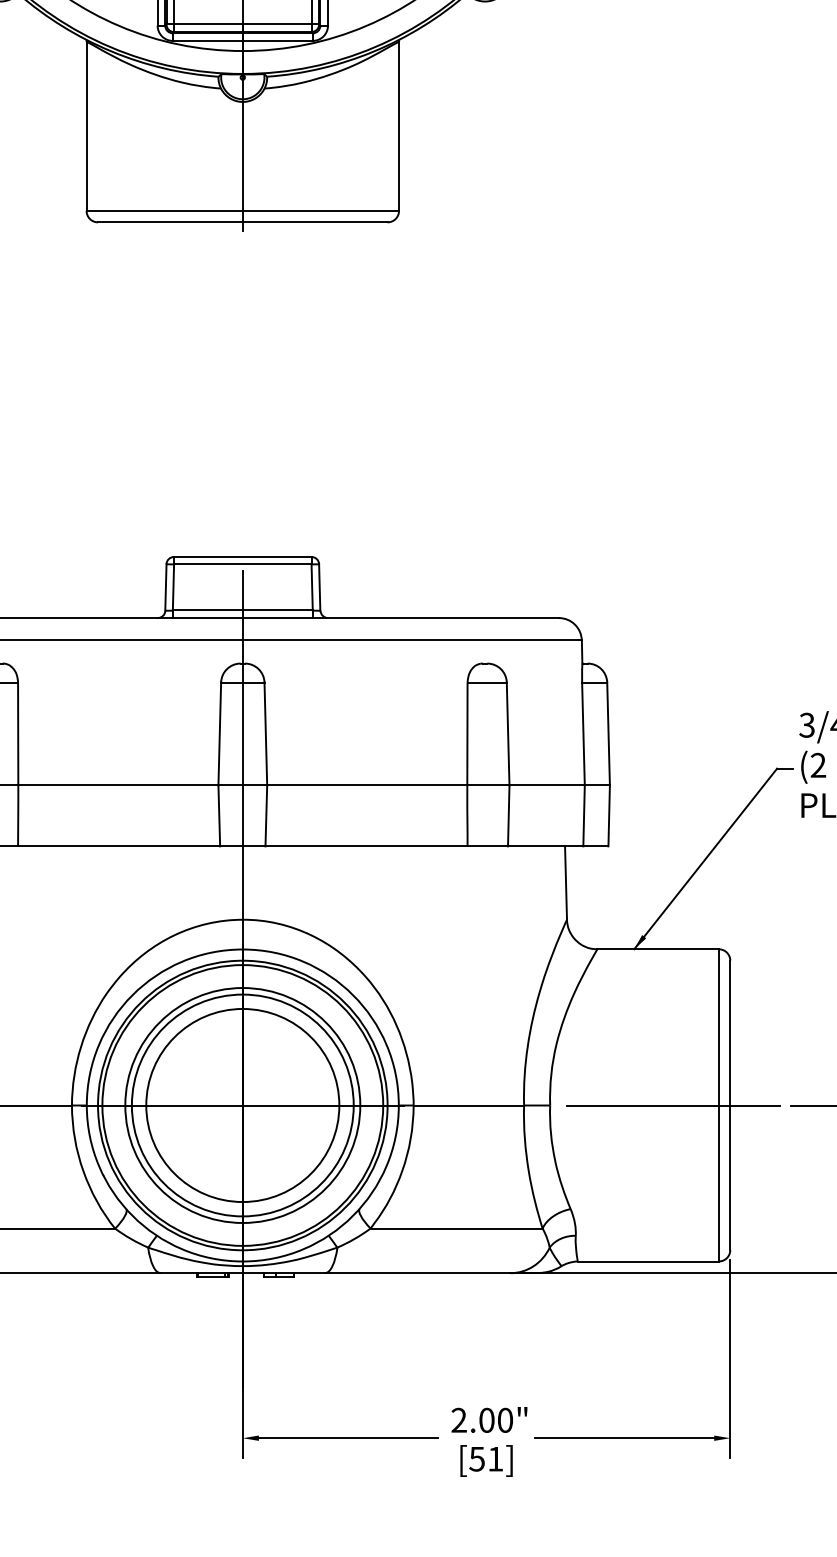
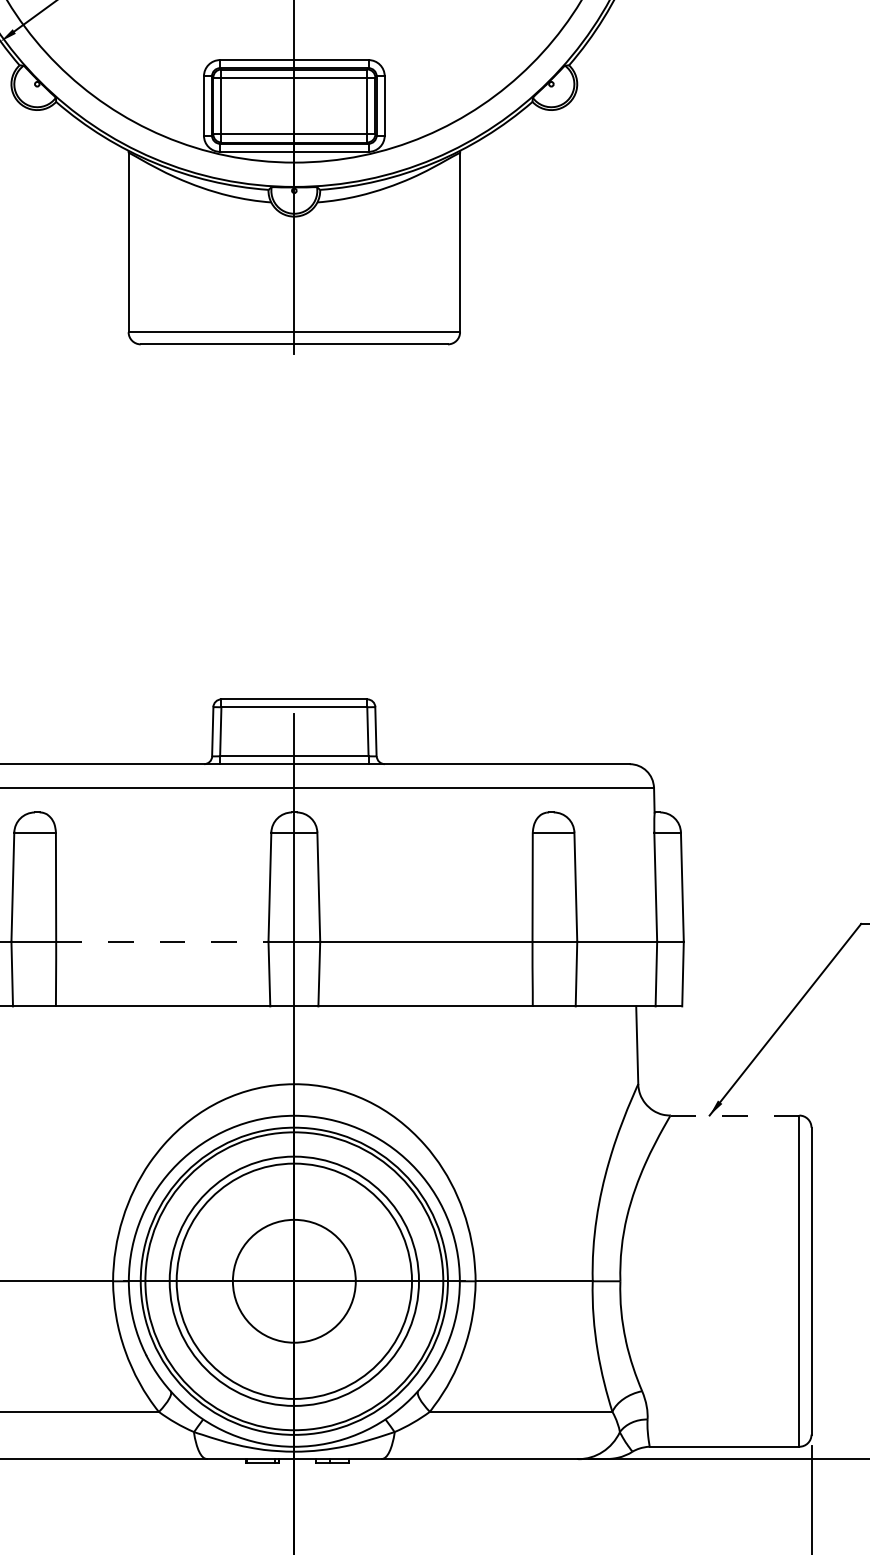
line: (118, 785) -> (162, 941), solid -> dashed
line: (658, 949) -> (735, 1115), solid -> dashed
circle: (242, 1105) -> (294, 1281), size x0.6
line: (673, 1105) -> (751, 1281), removed

